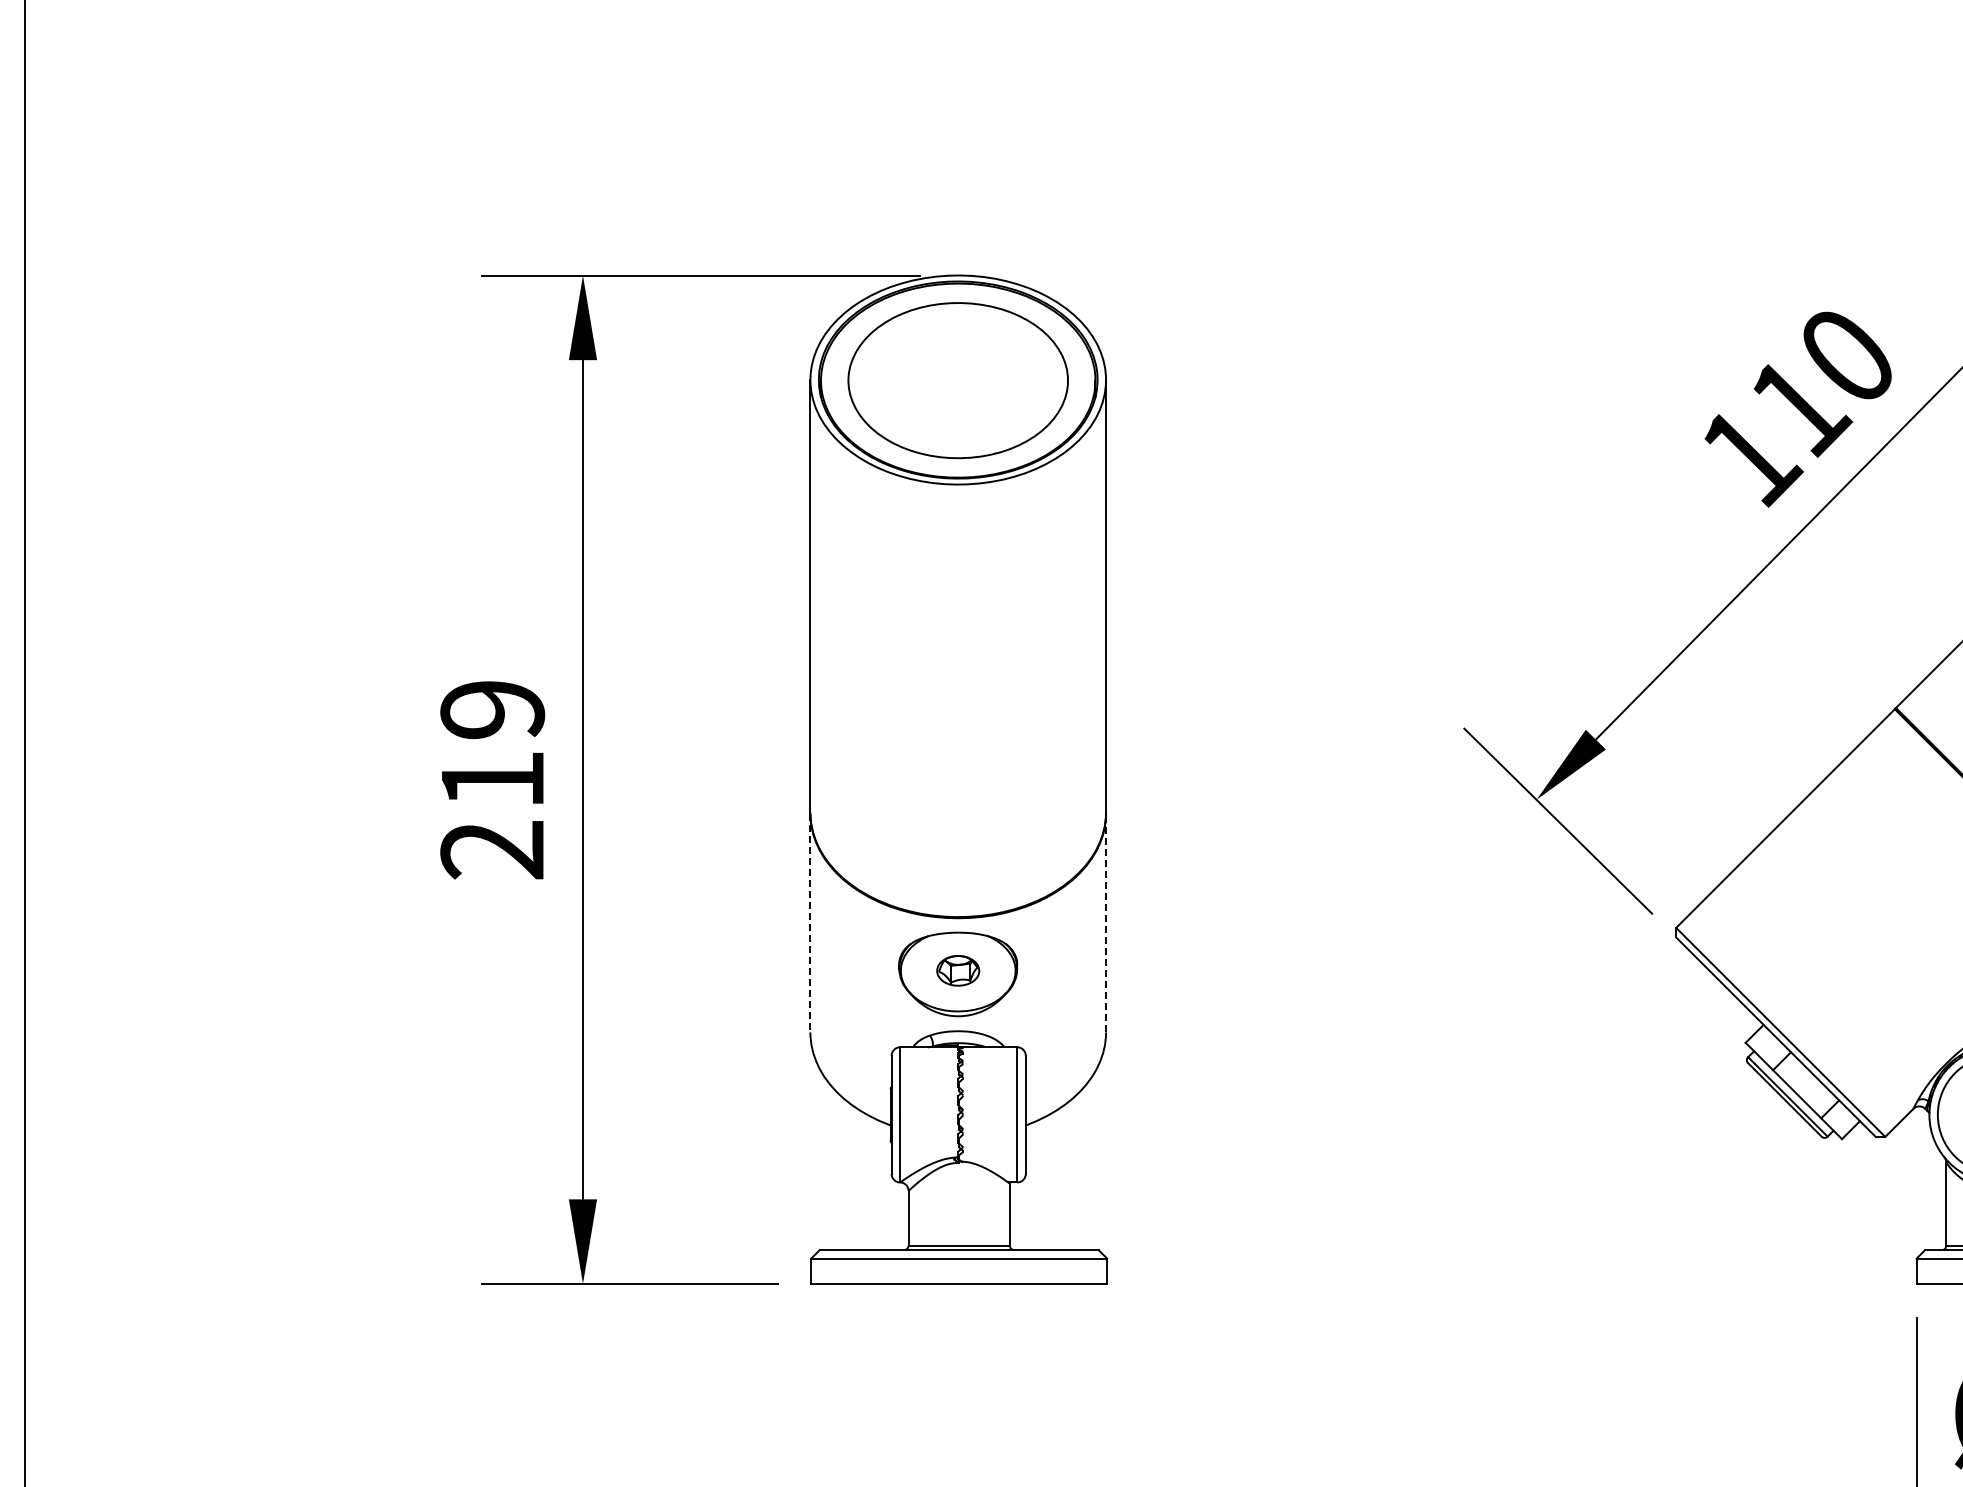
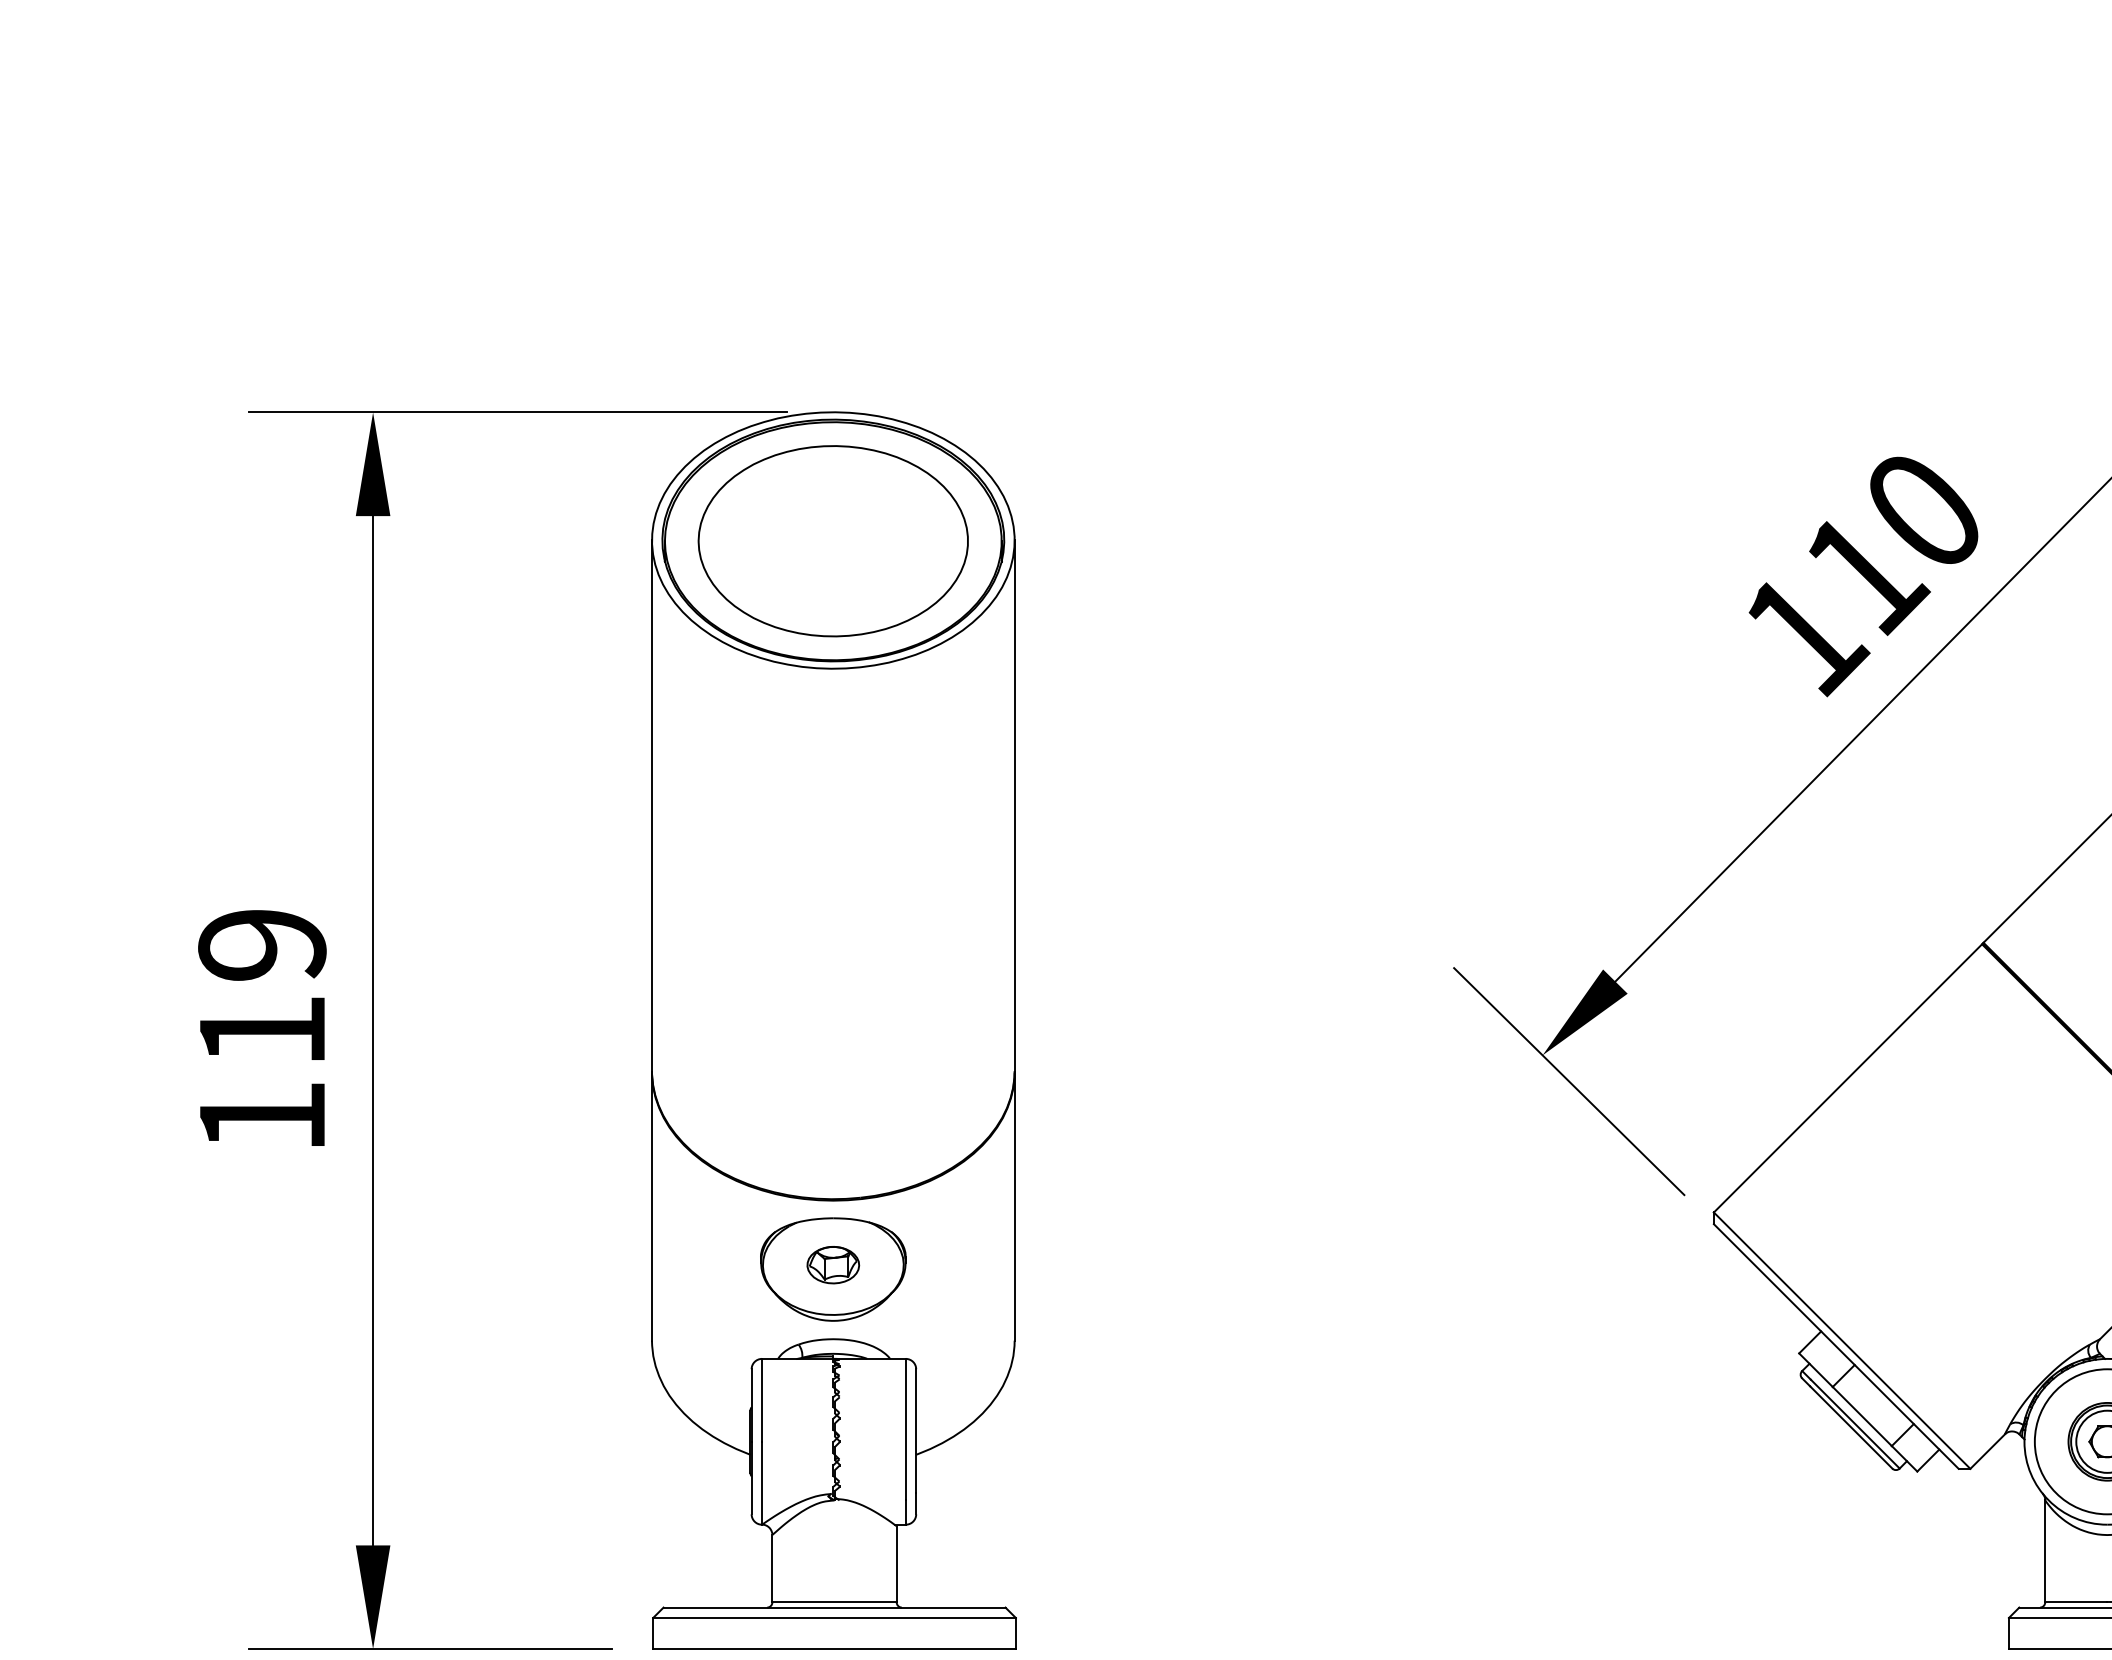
text: (491, 850) -> (260, 1117), 219 -> 119
line: (1106, 922) -> (1015, 1205), dashed -> solid
line: (810, 923) -> (652, 1207), dashed -> solid

